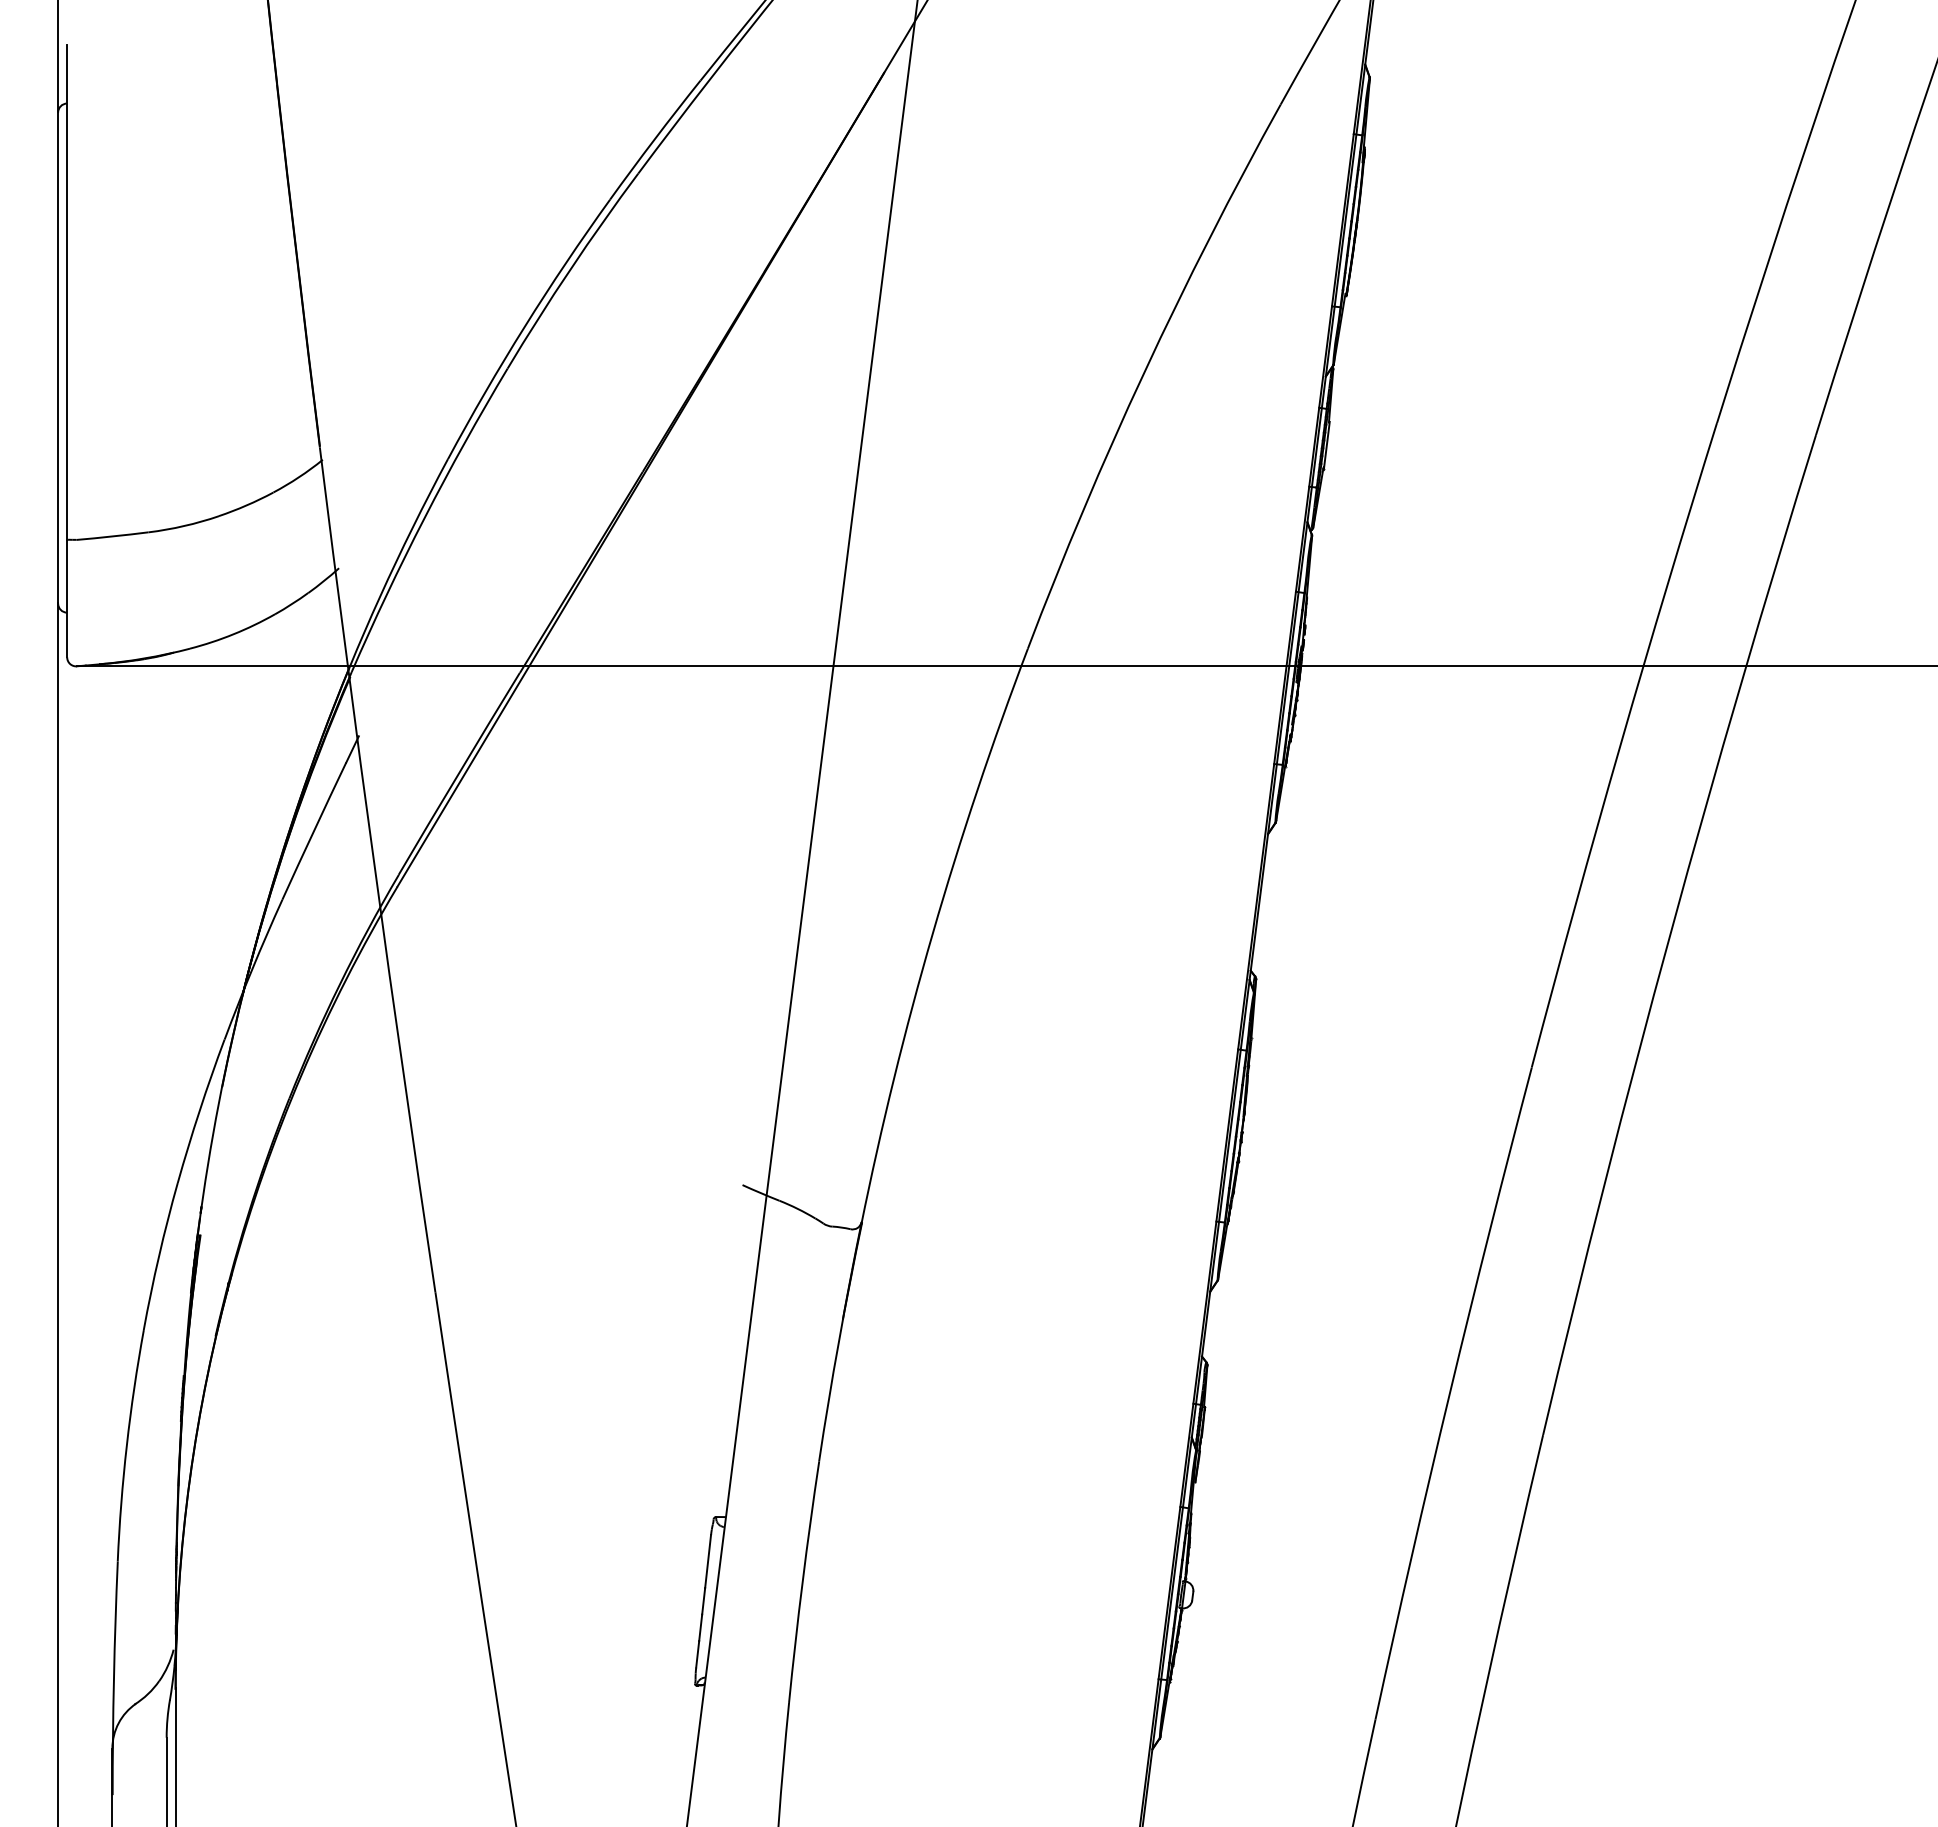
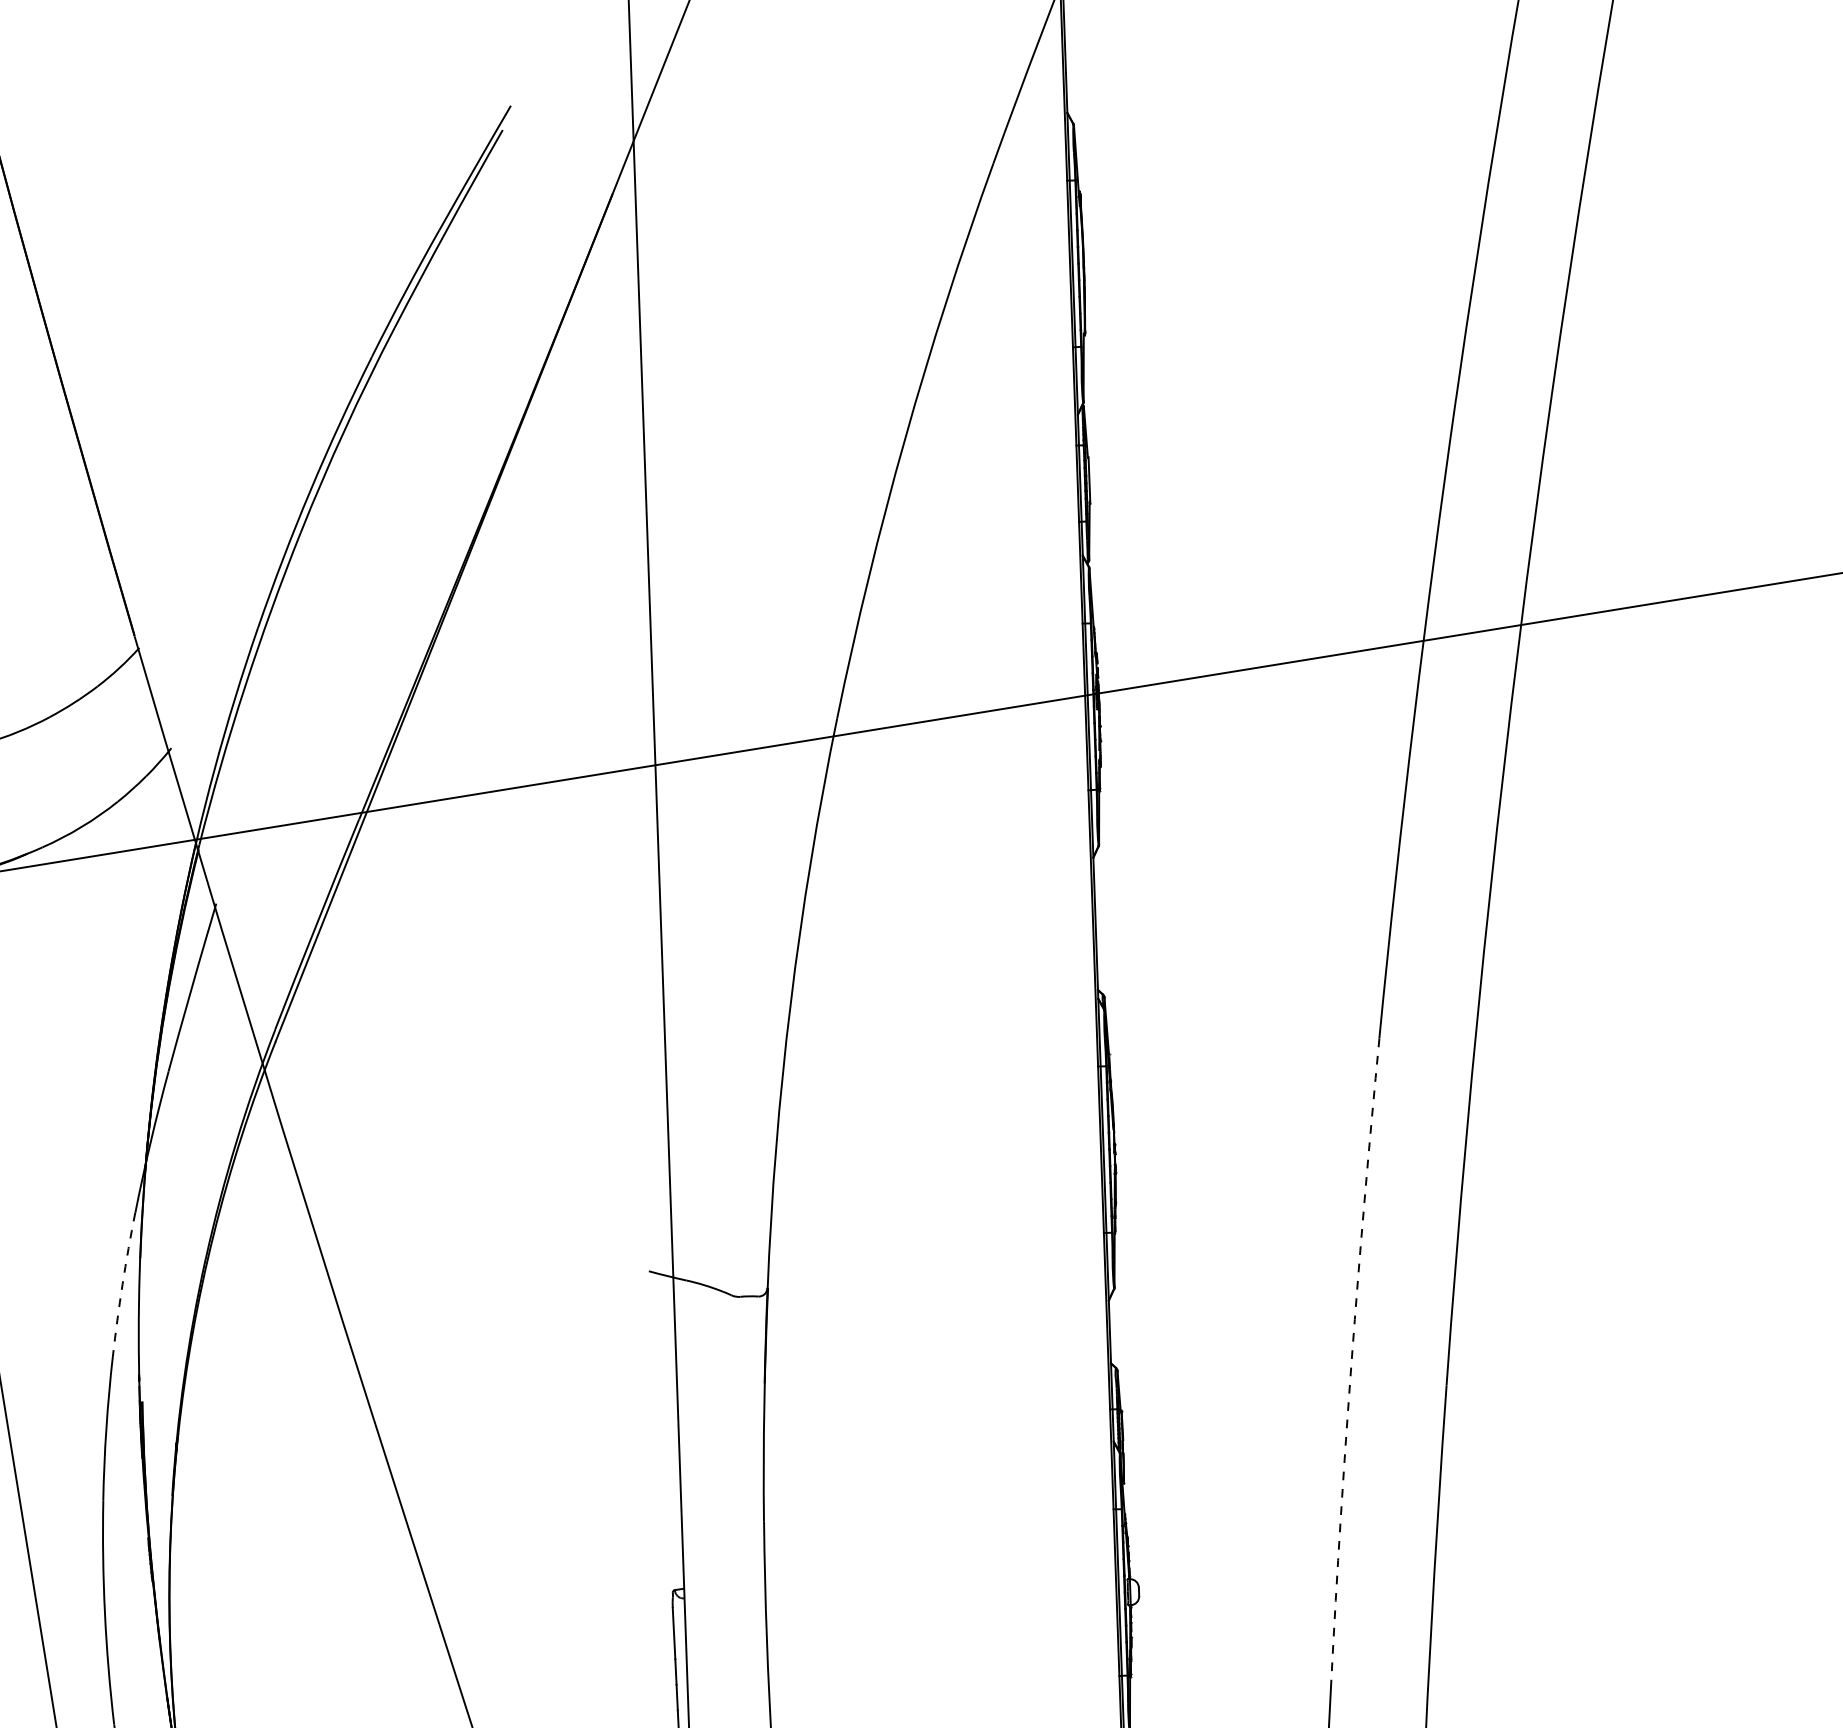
arc: (199, 1110) -> (122, 1283), solid -> dashed
arc: (1450, 1392) -> (1352, 1359), solid -> dashed

